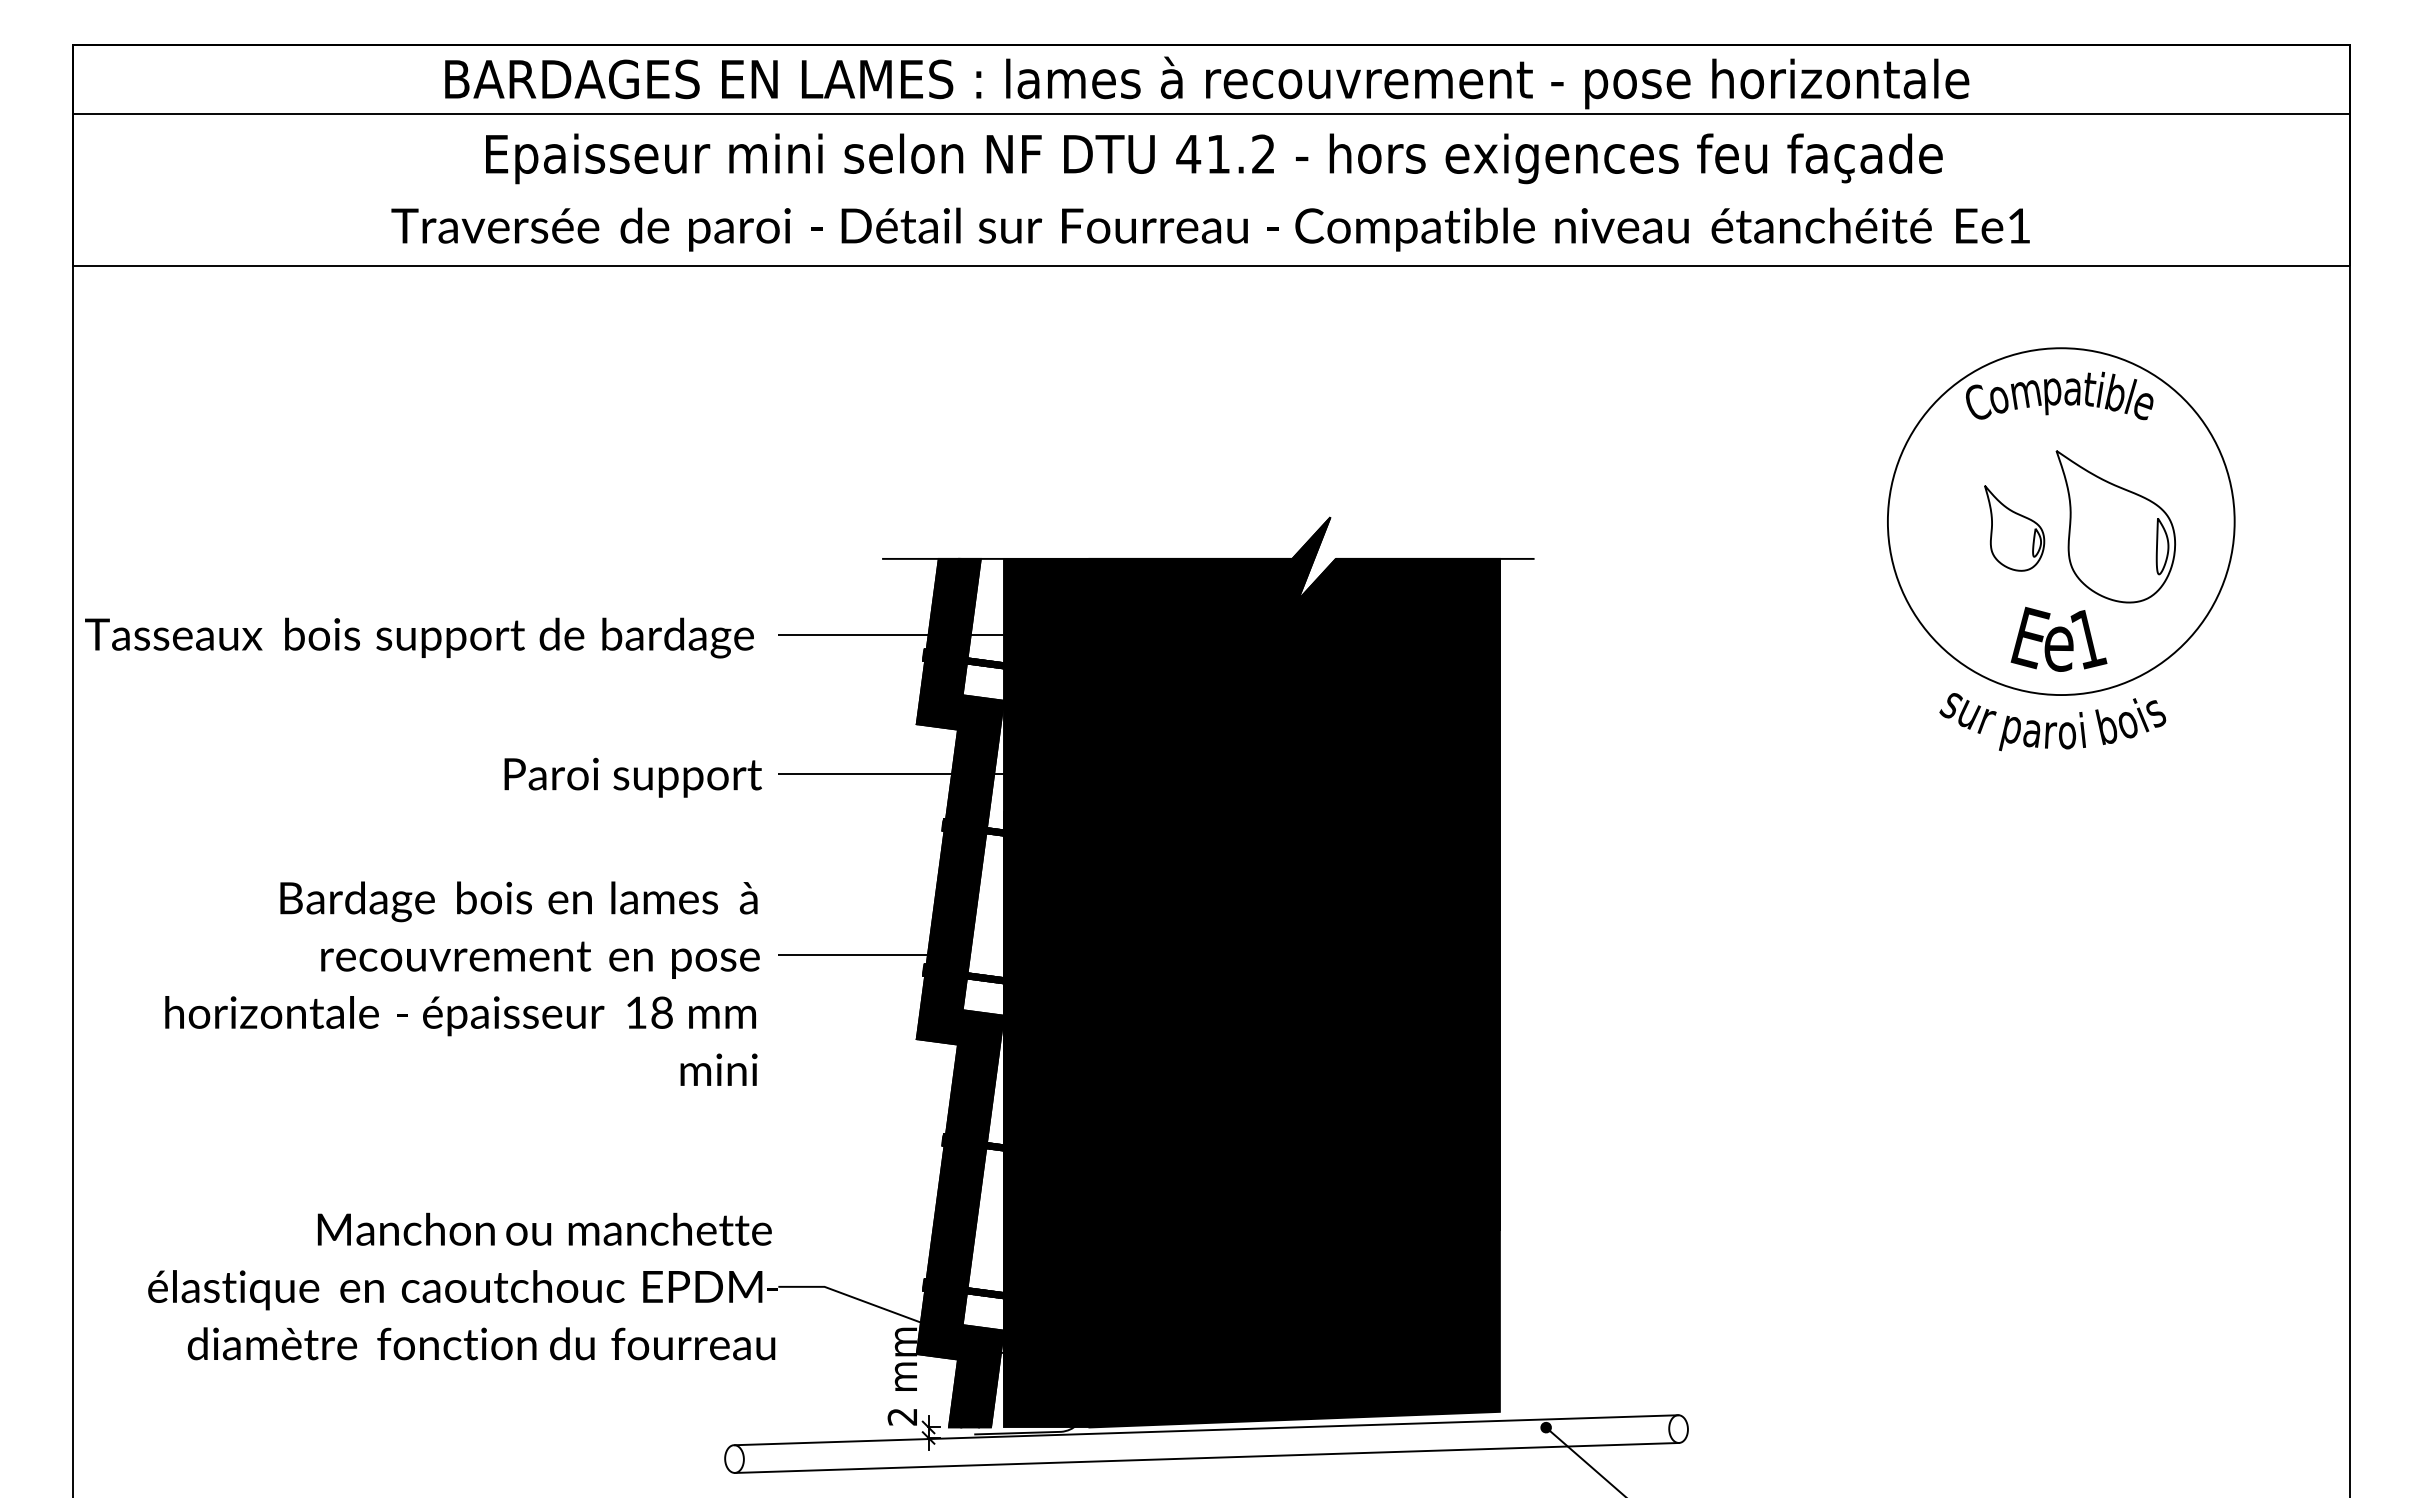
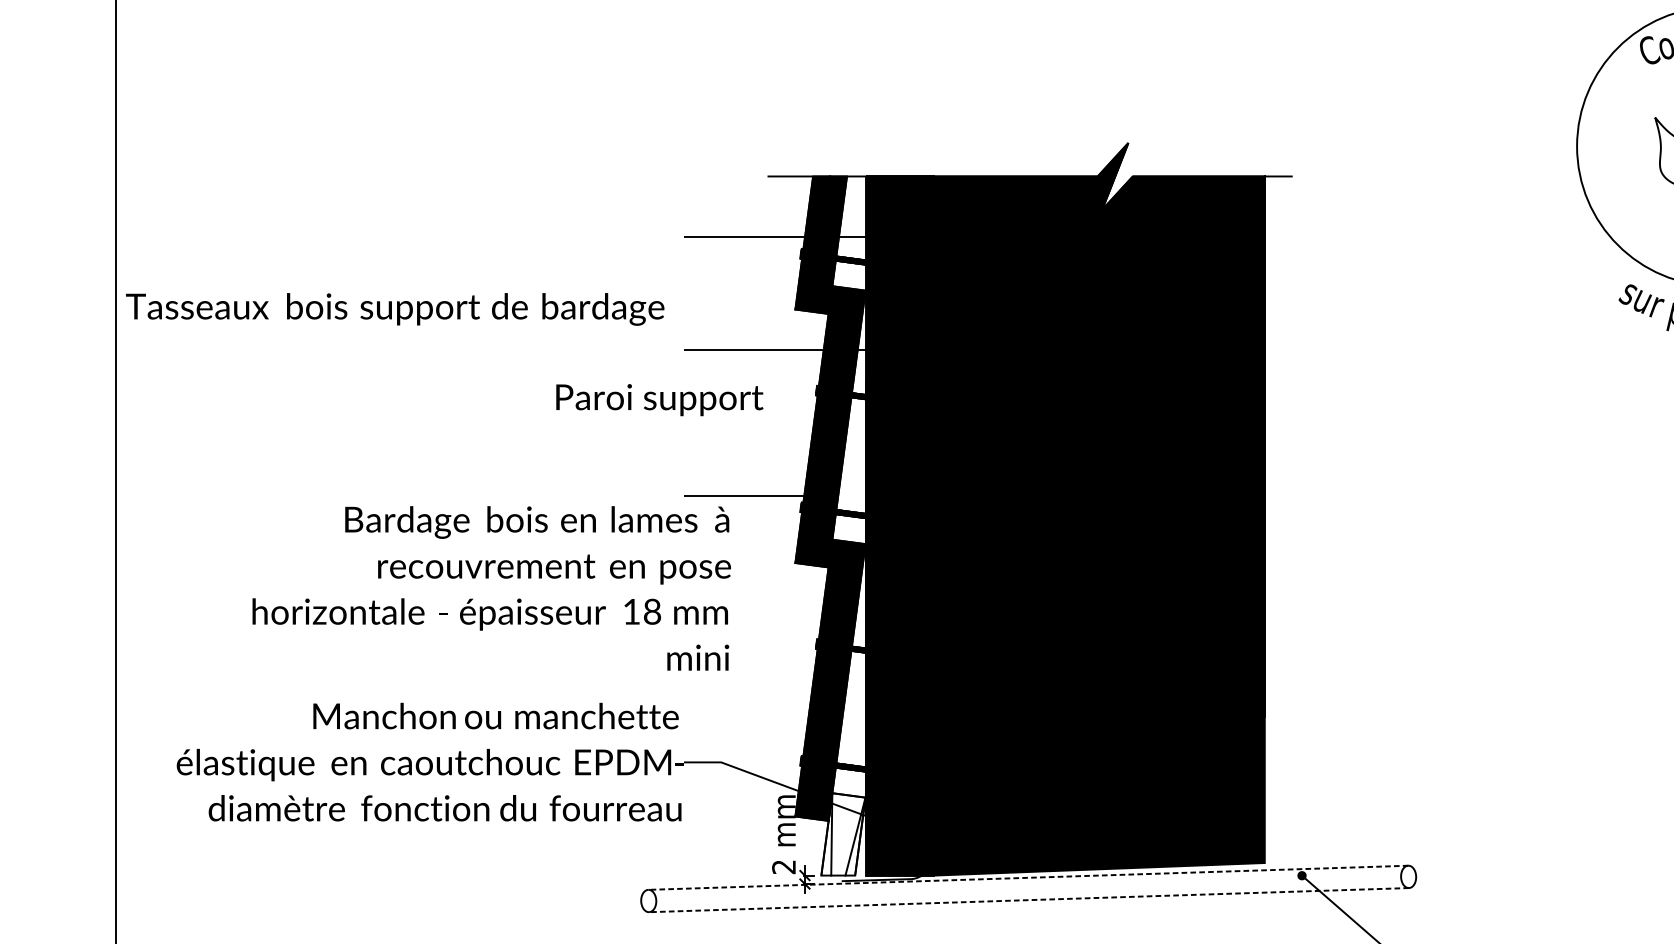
text: (419, 637) -> (395, 308), moved
text: (632, 777) -> (659, 399), moved
text: (462, 983) -> (491, 588), moved
fill: (975, 1376) -> (842, 834), removed
line: (1206, 1430) -> (1028, 878), solid -> dashed
line: (1206, 1457) -> (1028, 899), solid -> dashed

